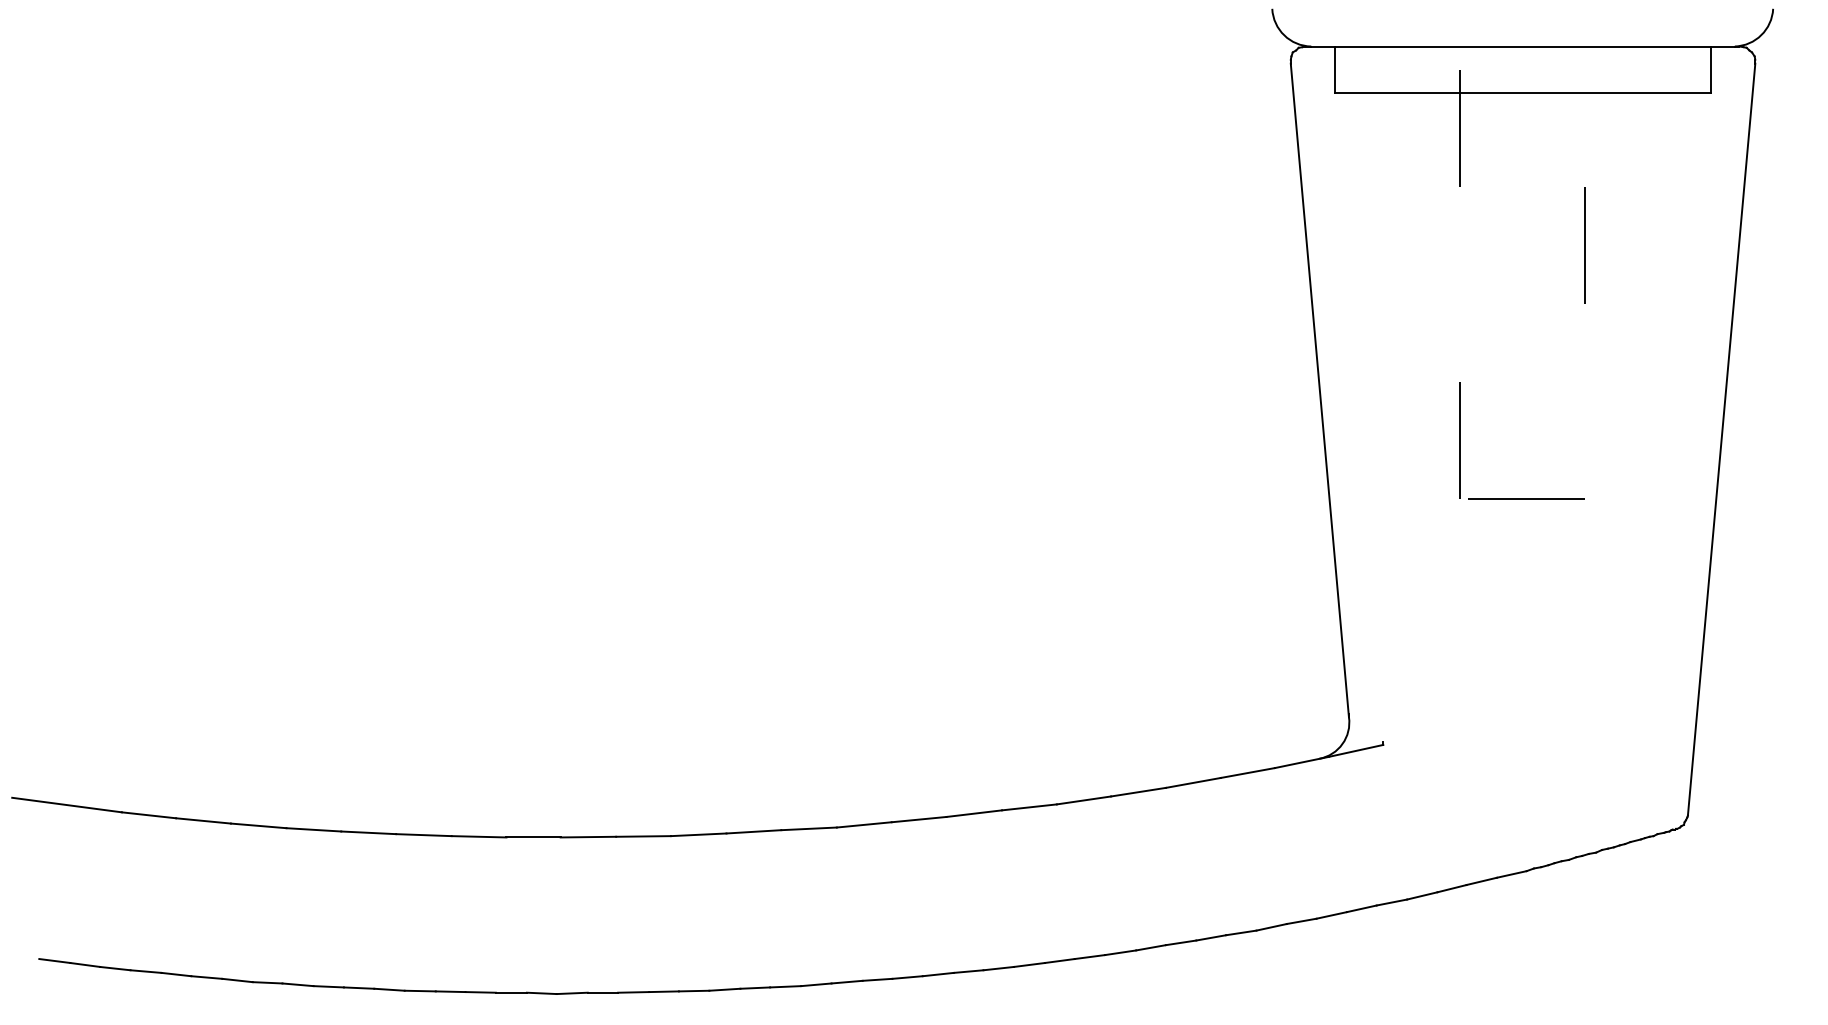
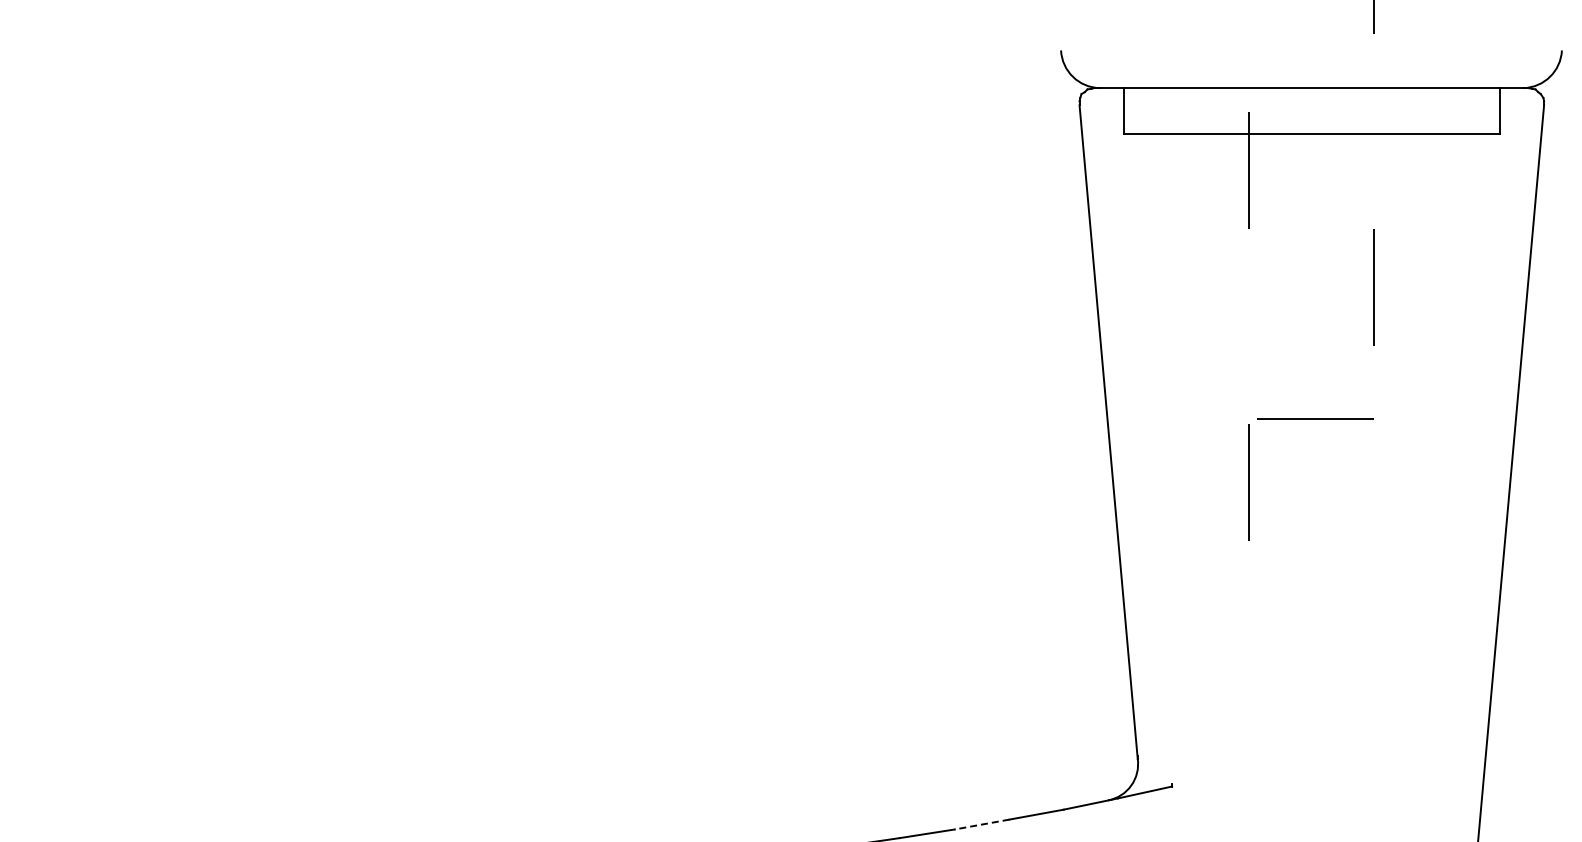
line: (1526, 498) -> (1315, 418), moved
line: (1193, 782) -> (982, 824), solid -> dashed

